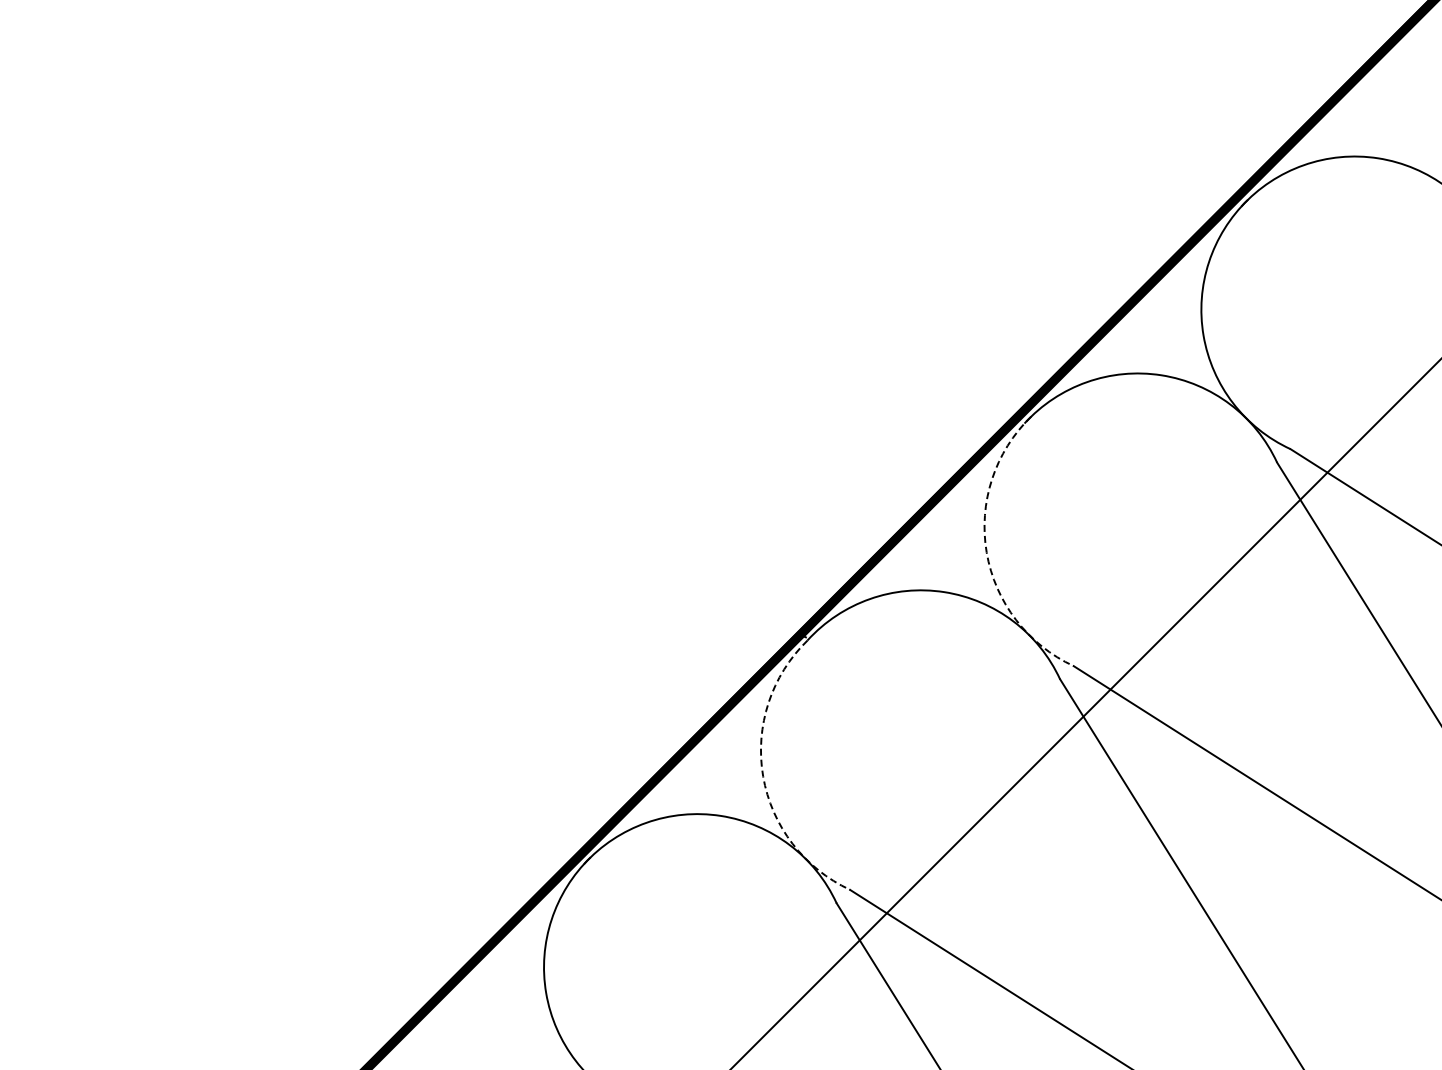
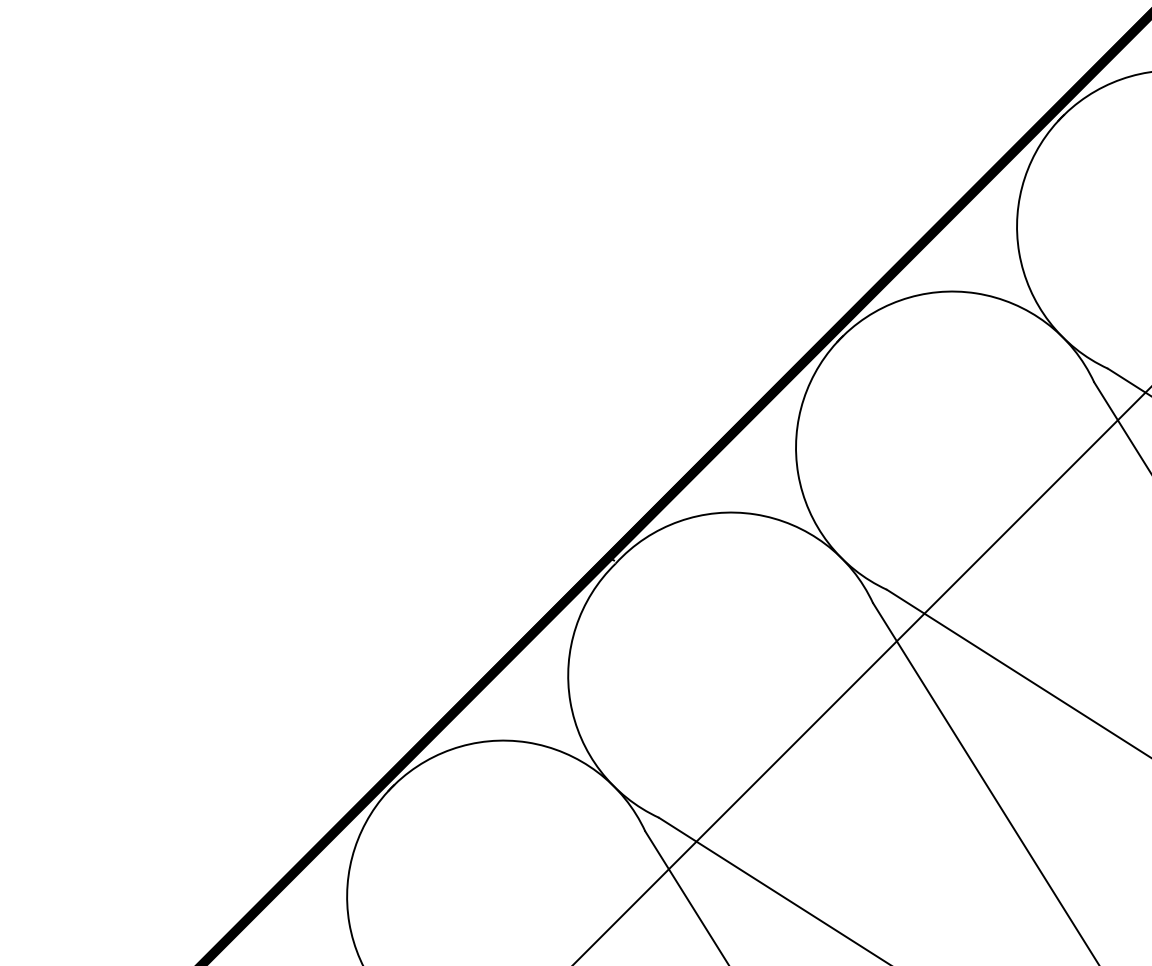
arc: (986, 552) -> (798, 473), dashed -> solid
arc: (763, 776) -> (570, 702), dashed -> solid

